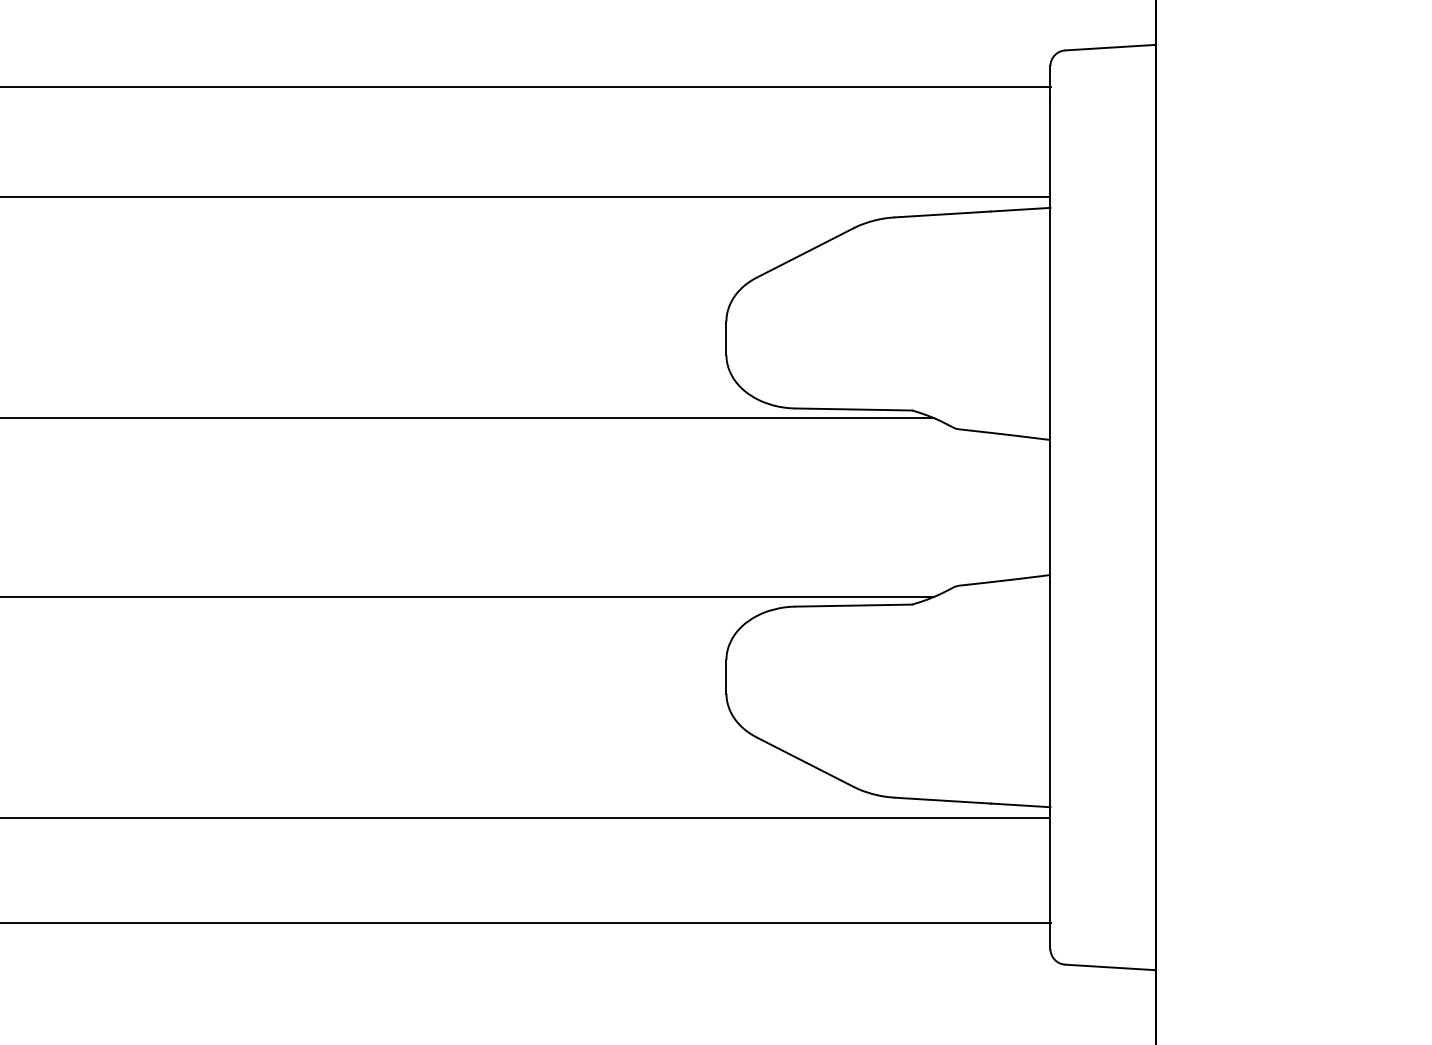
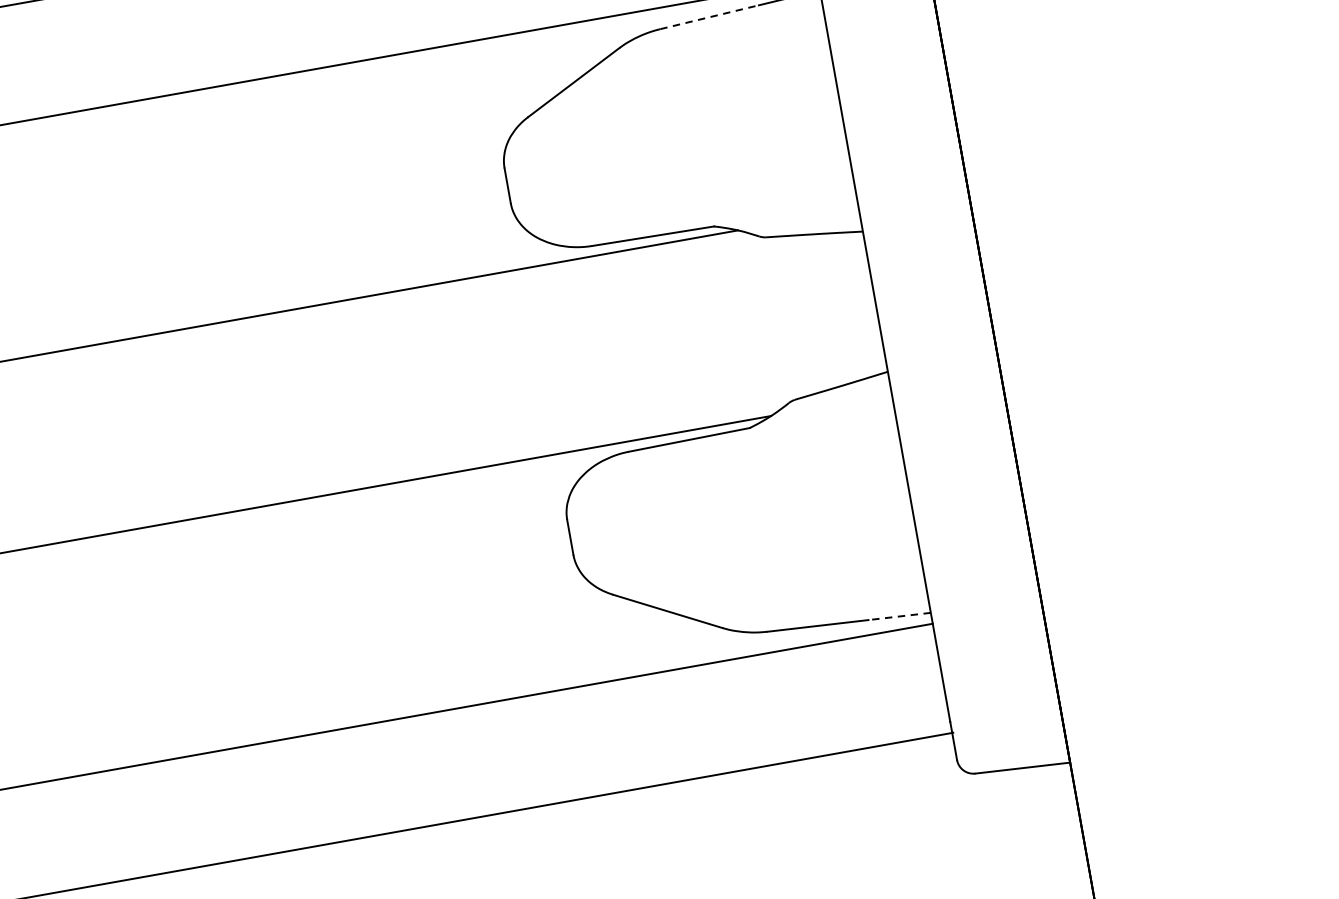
line: (943, 214) -> (710, 17), solid -> dashed
line: (1020, 805) -> (899, 616), solid -> dashed

